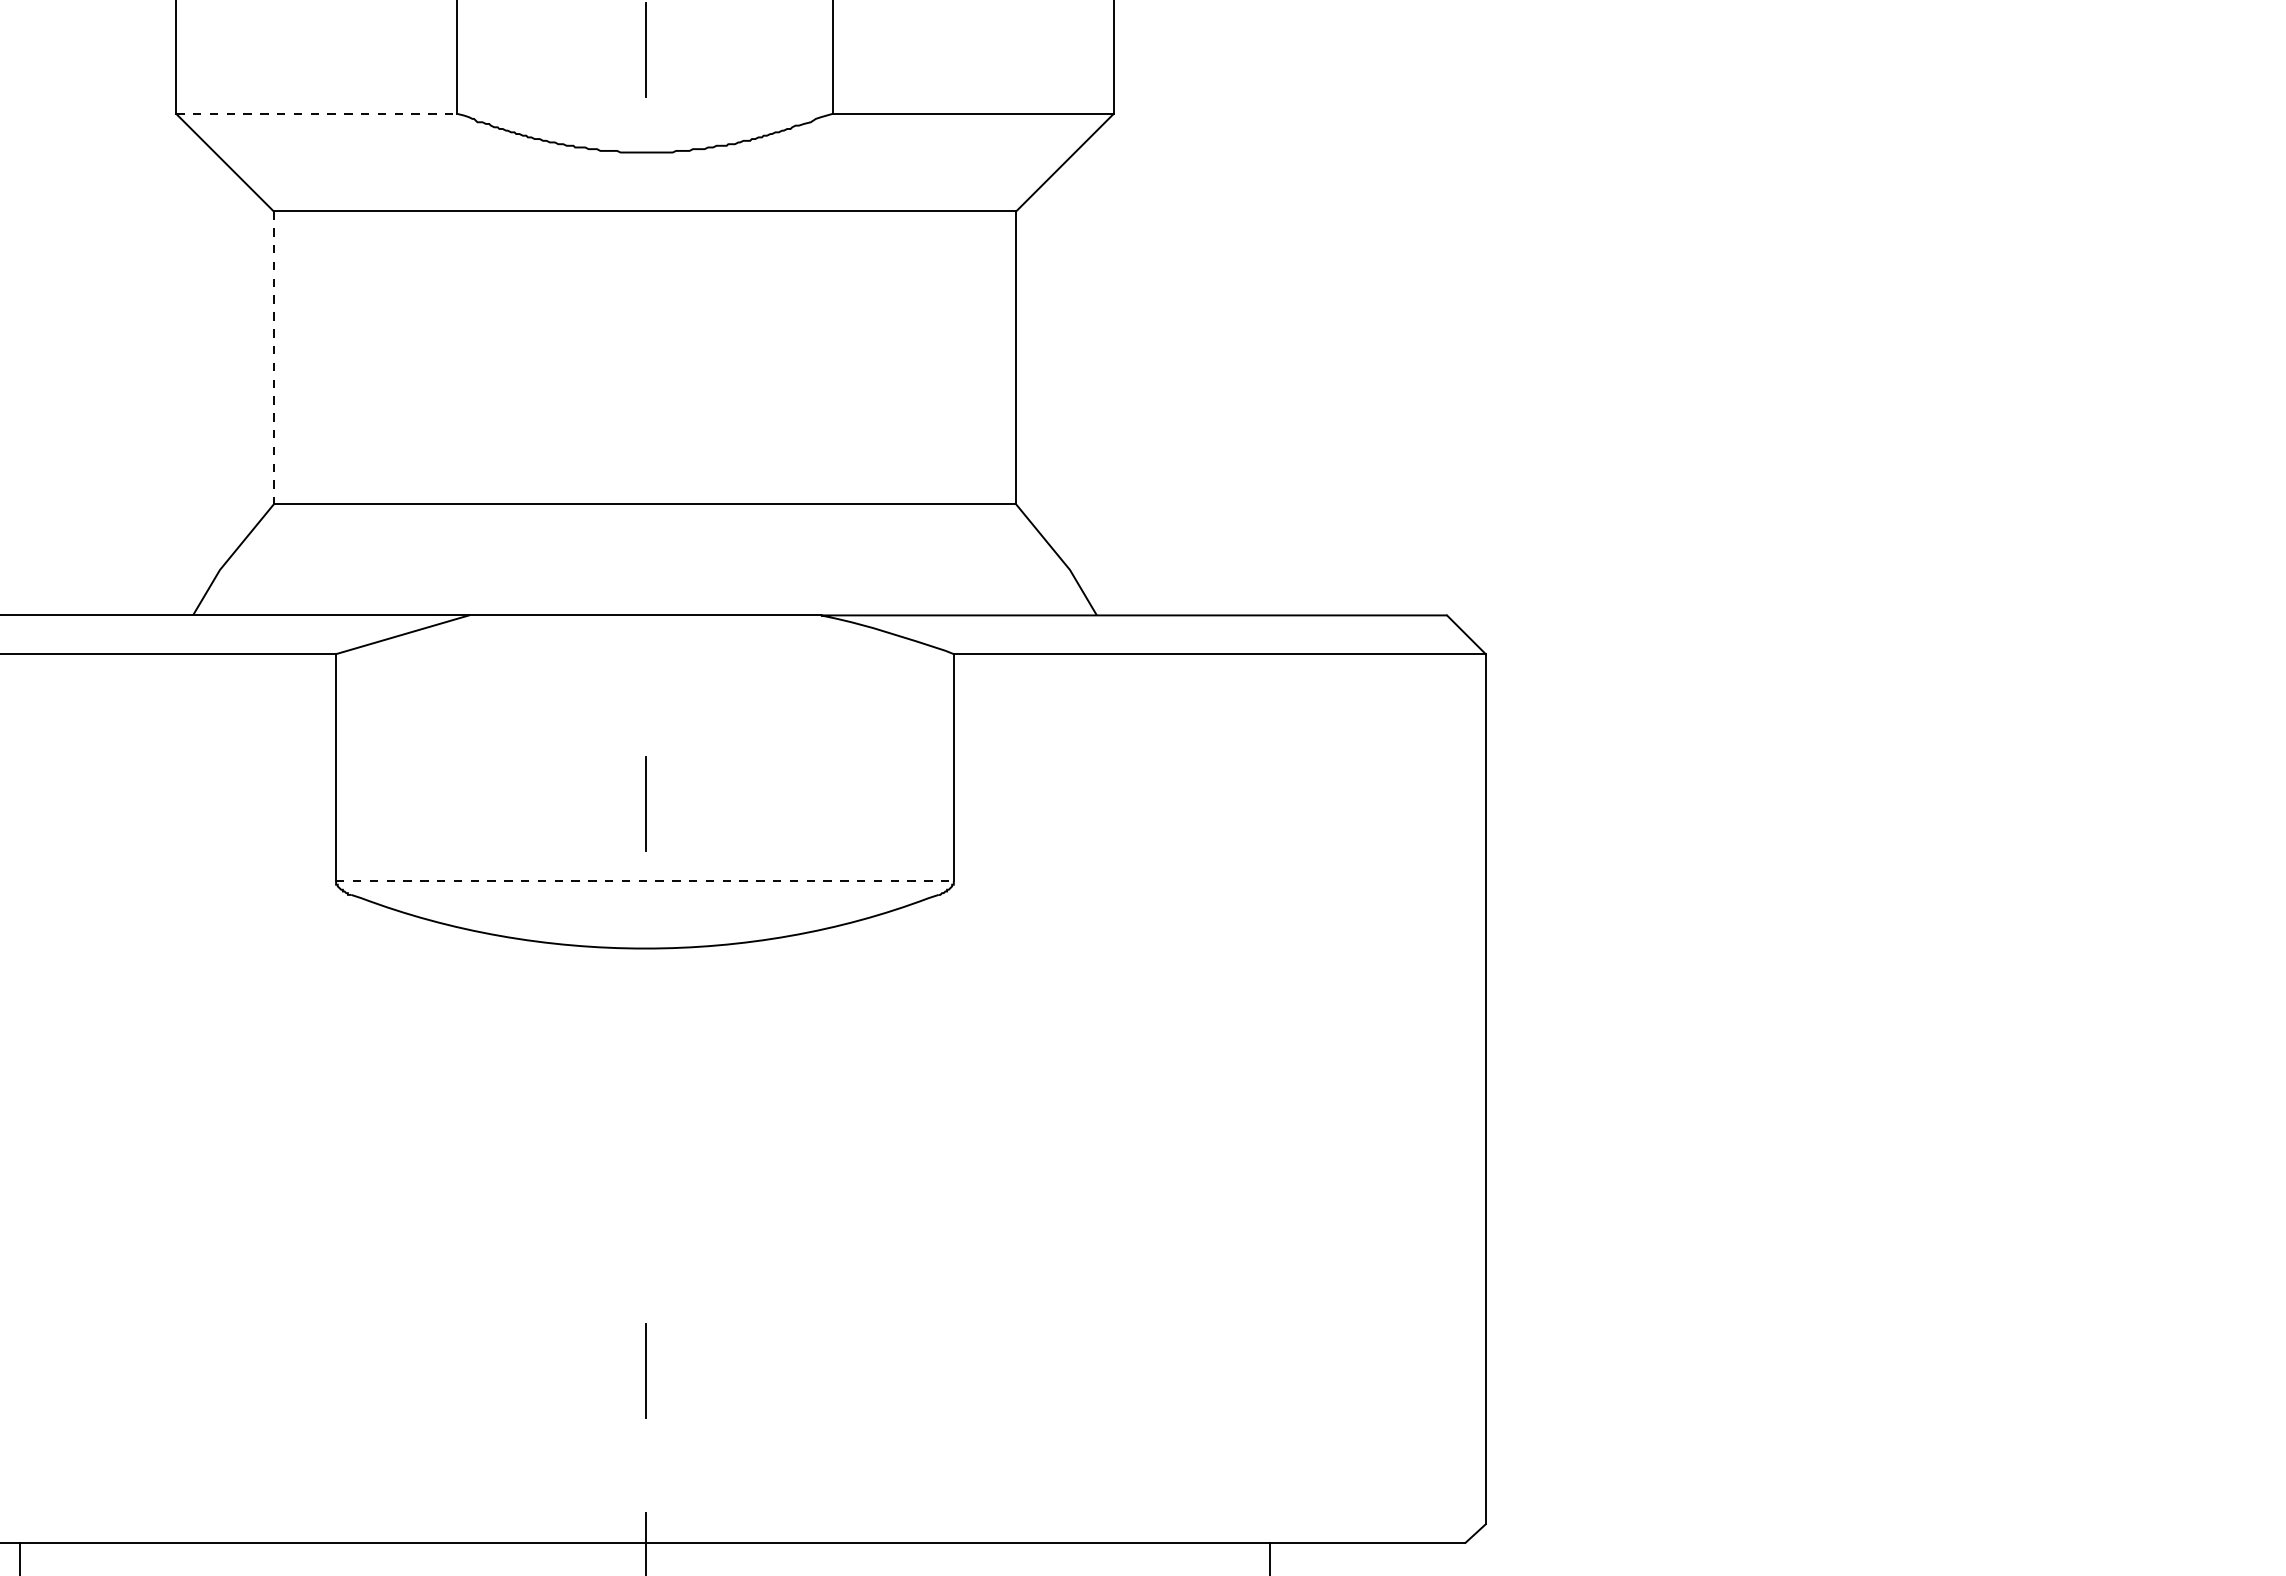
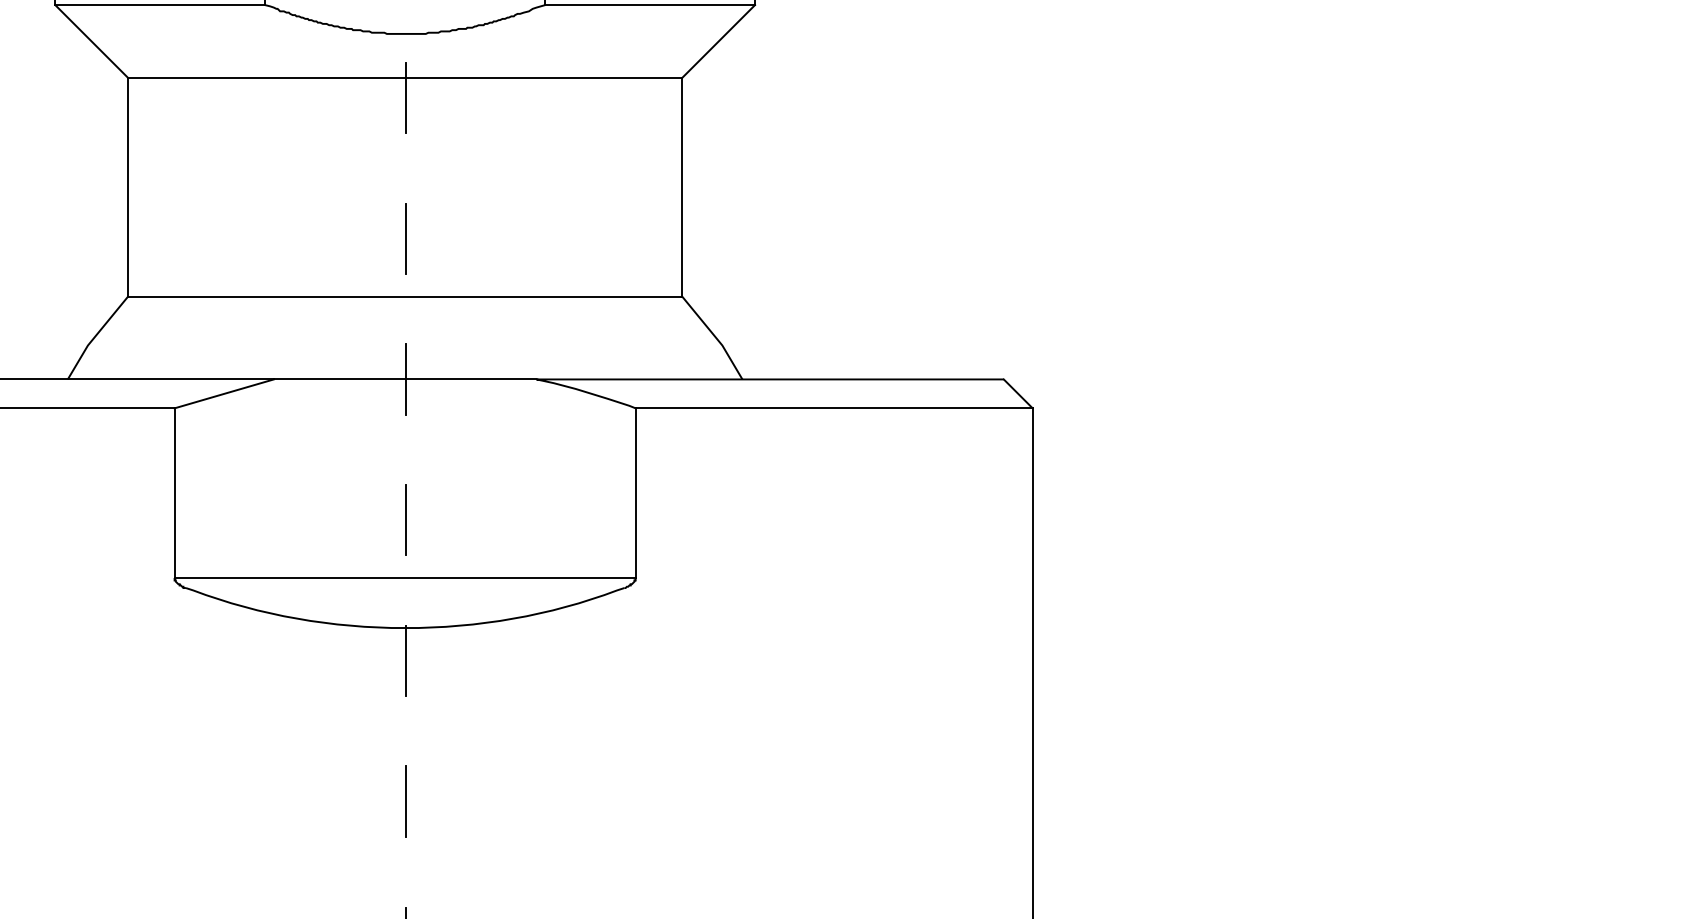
line: (316, 113) -> (159, 4), dashed -> solid
line: (645, 238) -> (405, 98), added
line: (273, 358) -> (127, 187), dashed -> solid
line: (645, 426) -> (405, 238), added
line: (645, 615) -> (405, 379), added
line: (644, 881) -> (404, 578), dashed -> solid
line: (645, 992) -> (405, 660), added
line: (645, 1180) -> (405, 801), added

